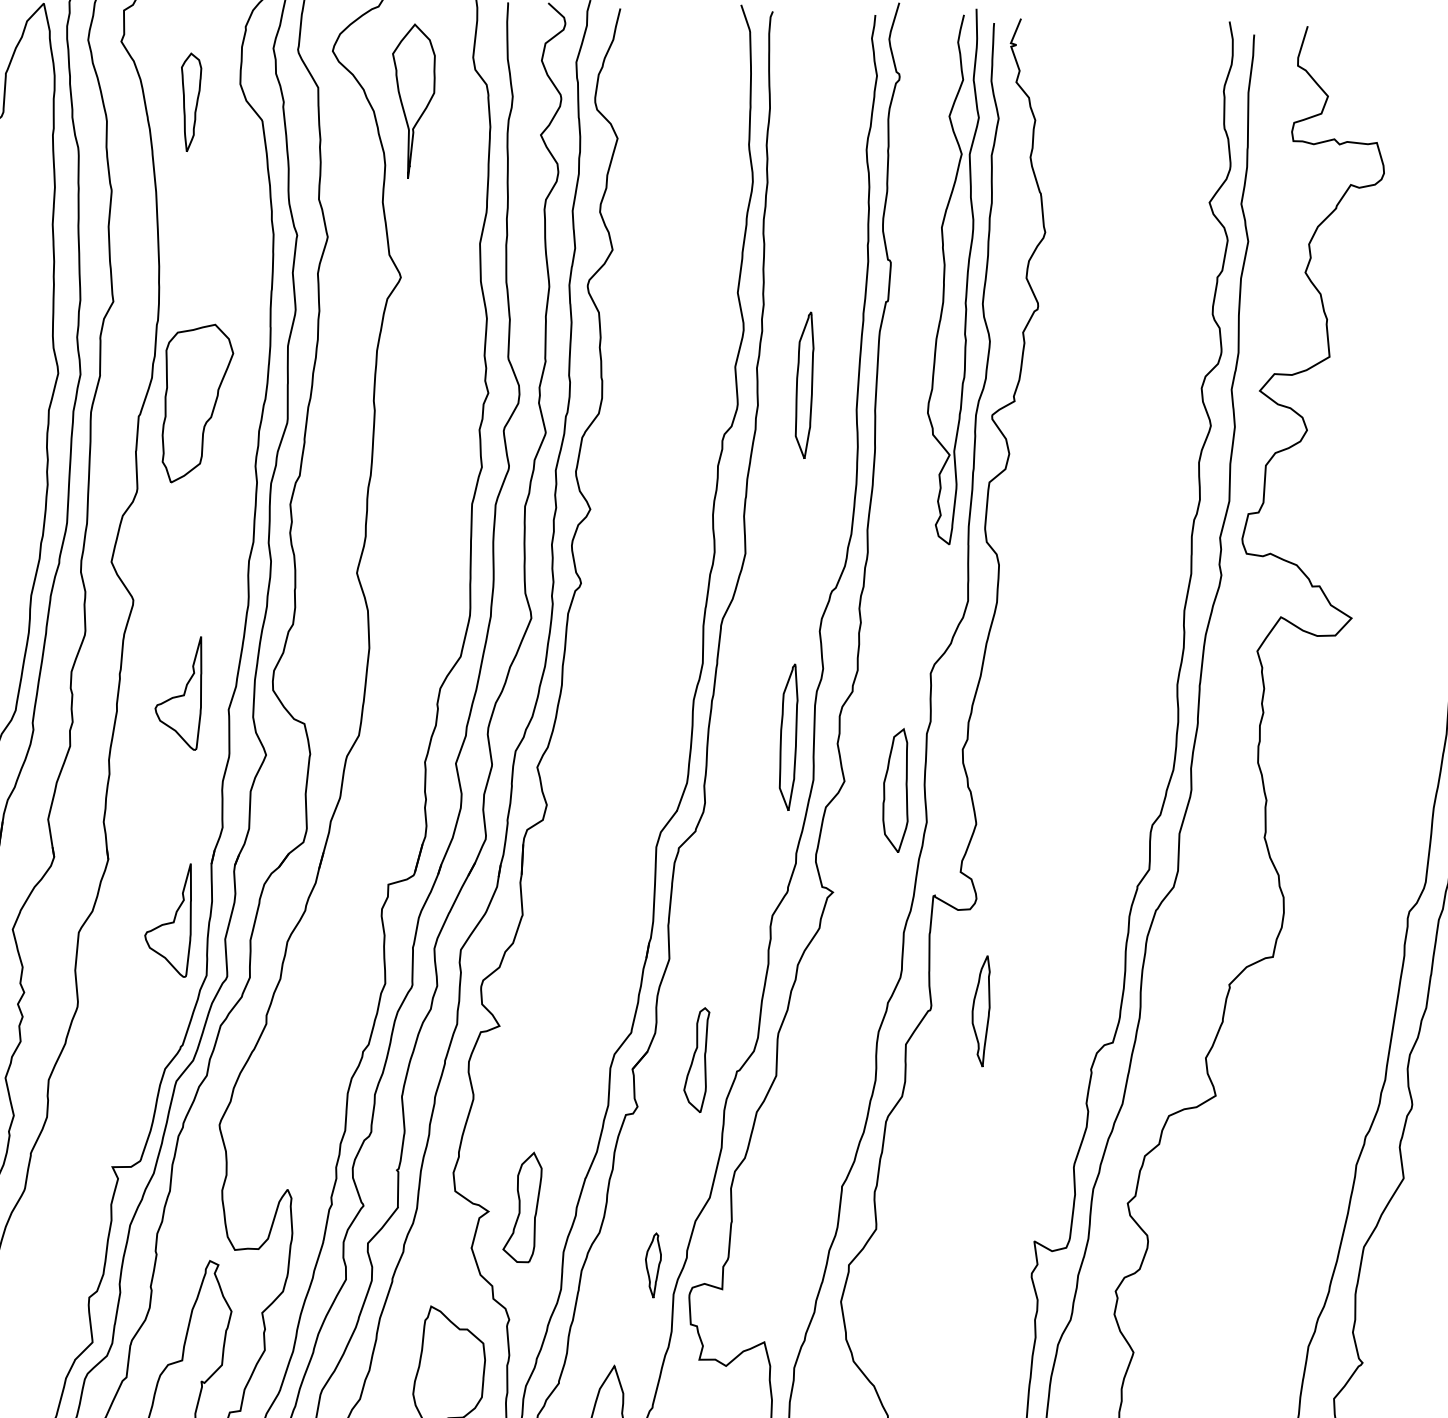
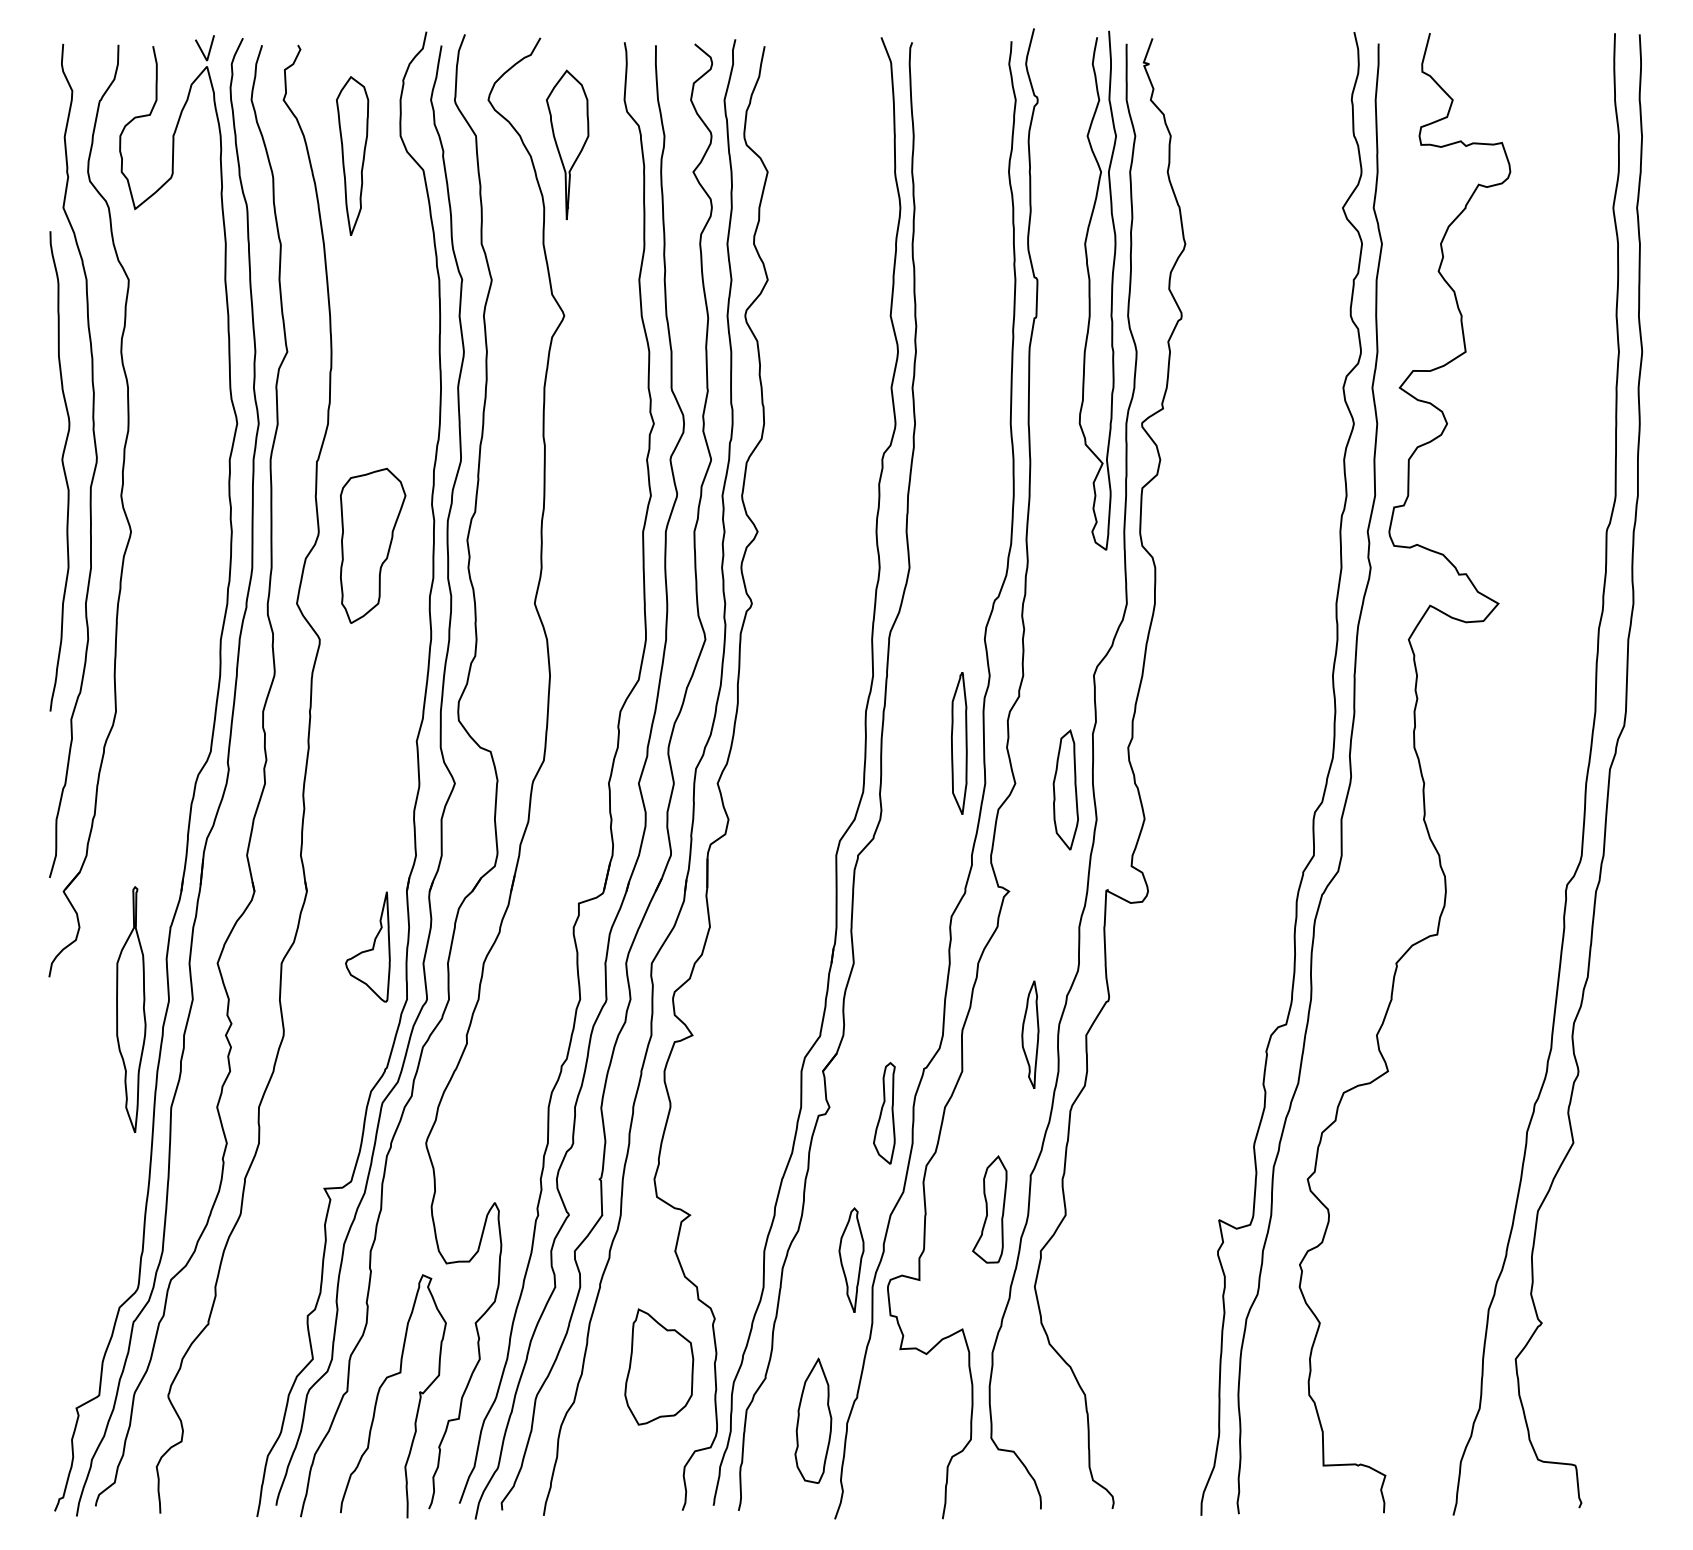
part: (189, 102) -> (352, 155), size x1.67
part: (804, 385) -> (959, 402), removed
part: (197, 403) -> (373, 545), moved
part: (178, 692) -> (367, 726), removed
part: (981, 1010) -> (1030, 1034), moved
part: (696, 1059) -> (884, 1113), moved
part: (522, 1207) -> (989, 1209), moved
part: (653, 1264) -> (851, 1259), size x1.67

